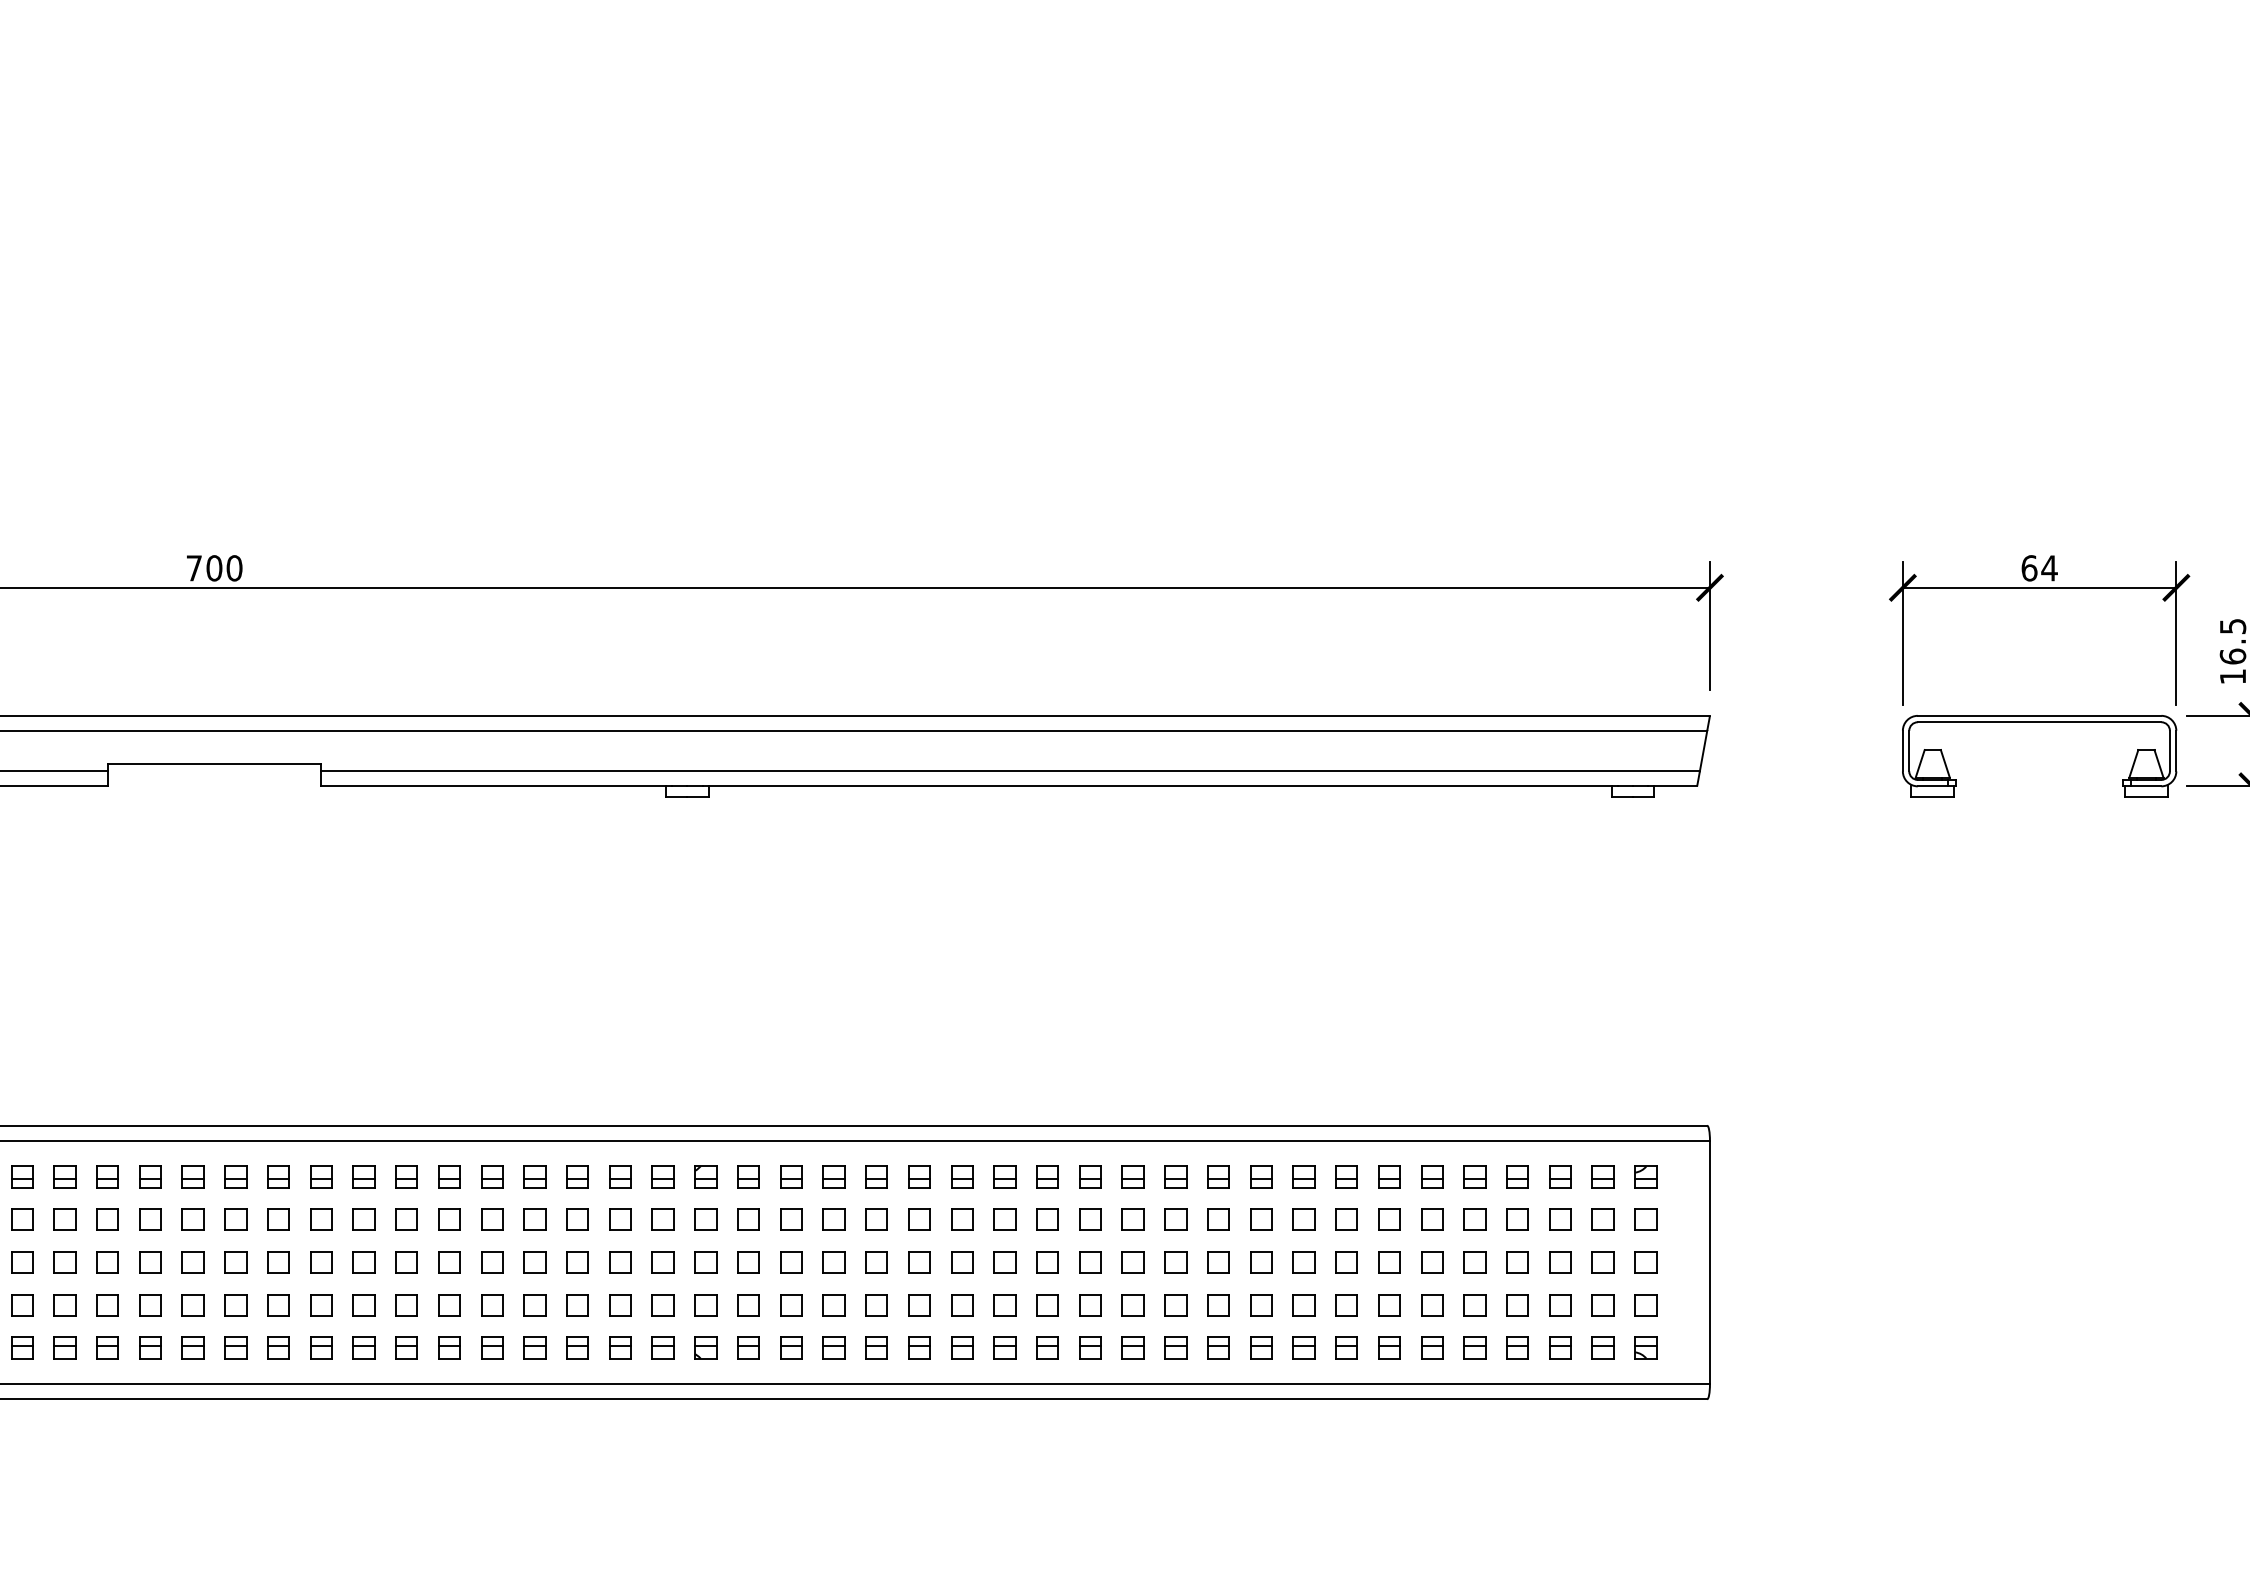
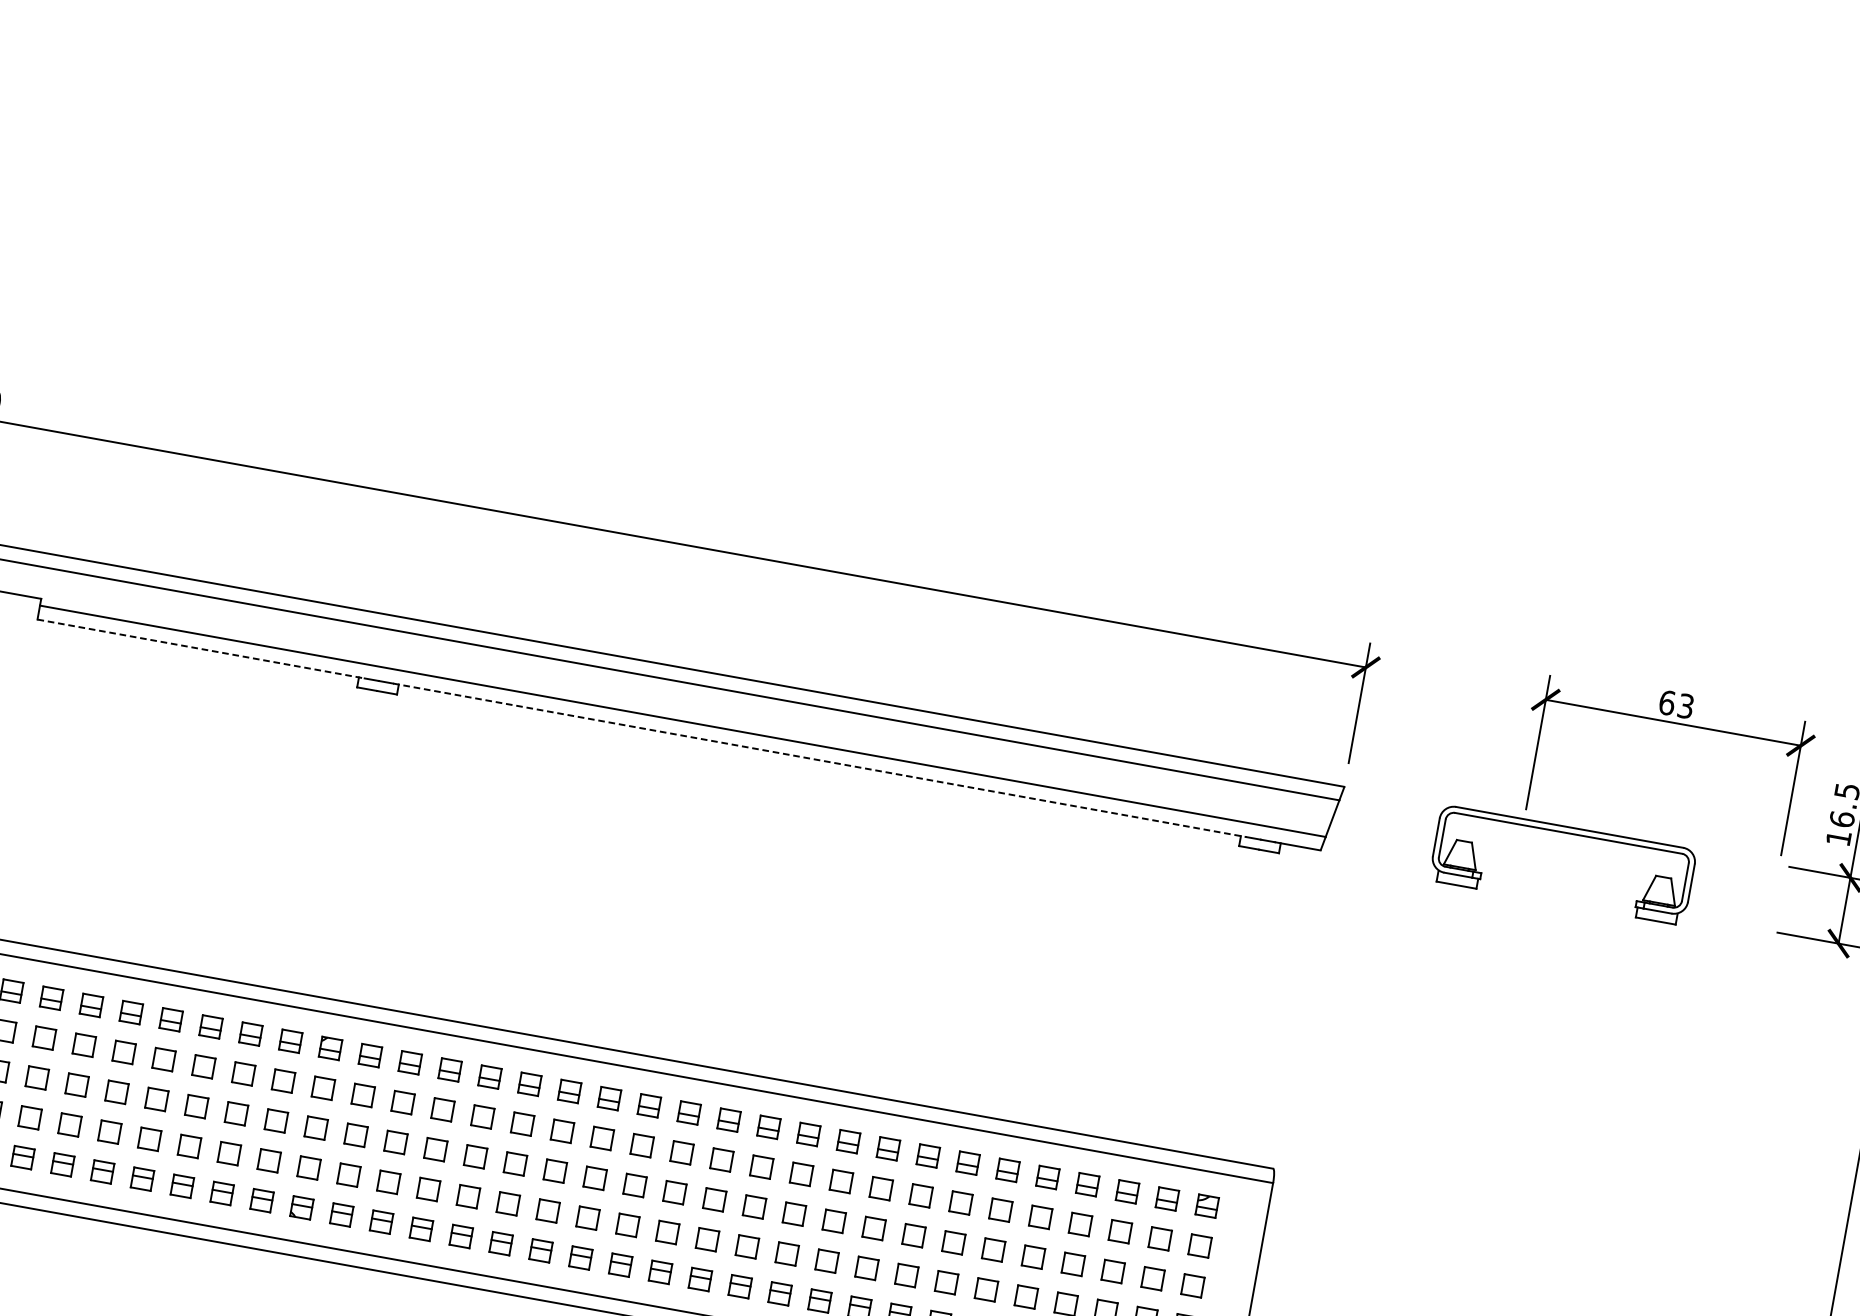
text: (2049, 568) -> (1685, 706), 64 -> 63
part: (2039, 722) -> (1568, 833), moved
line: (497, 786) -> (201, 649), solid -> dashed
line: (1160, 786) -> (820, 760), solid -> dashed

